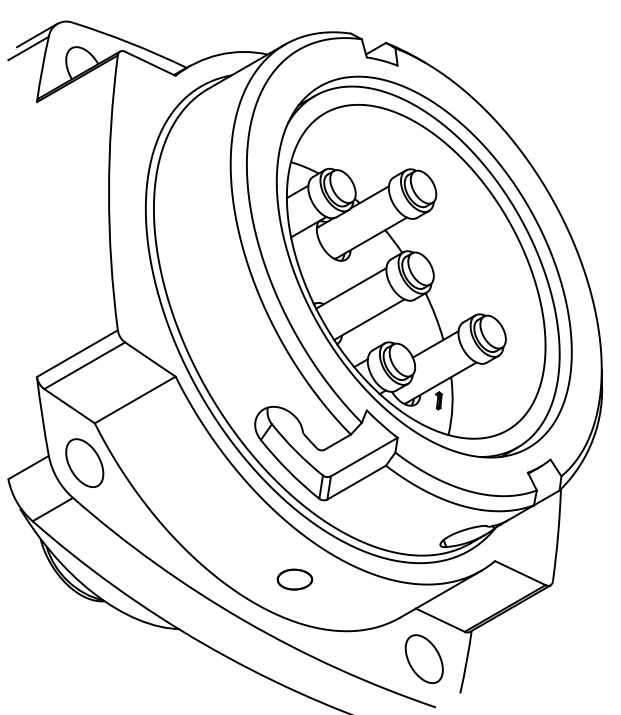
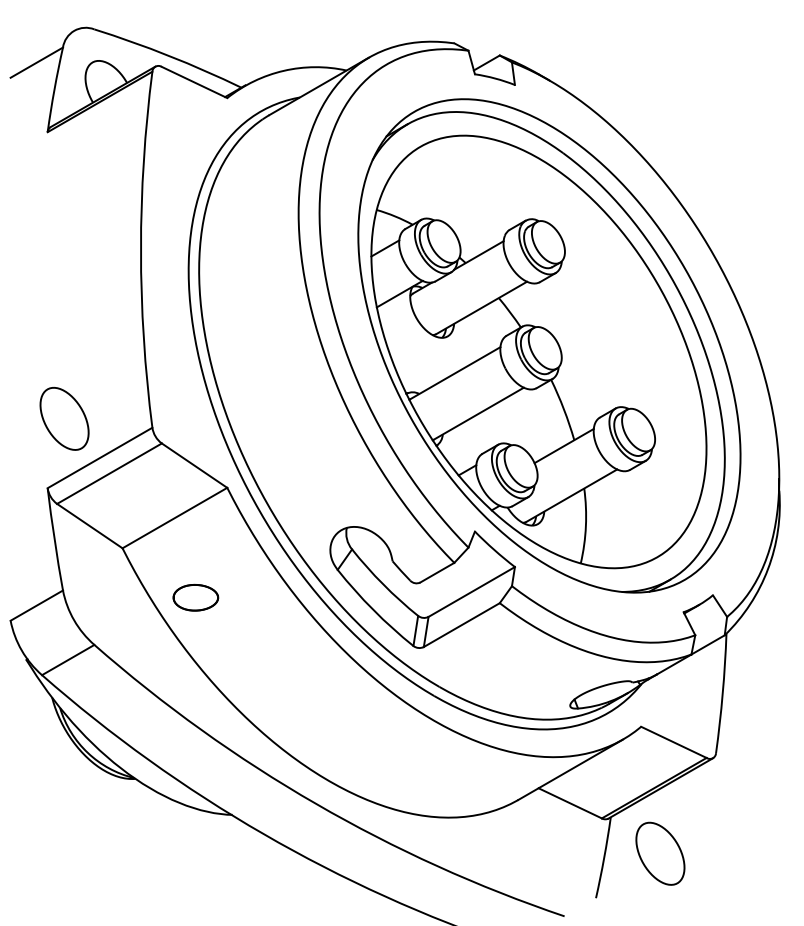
line: (36, 35) -> (47, 45), removed
part: (439, 401) -> (568, 519), removed
part: (84, 462) -> (64, 418), moved
part: (294, 579) -> (195, 597), moved
part: (424, 658) -> (660, 853), moved

